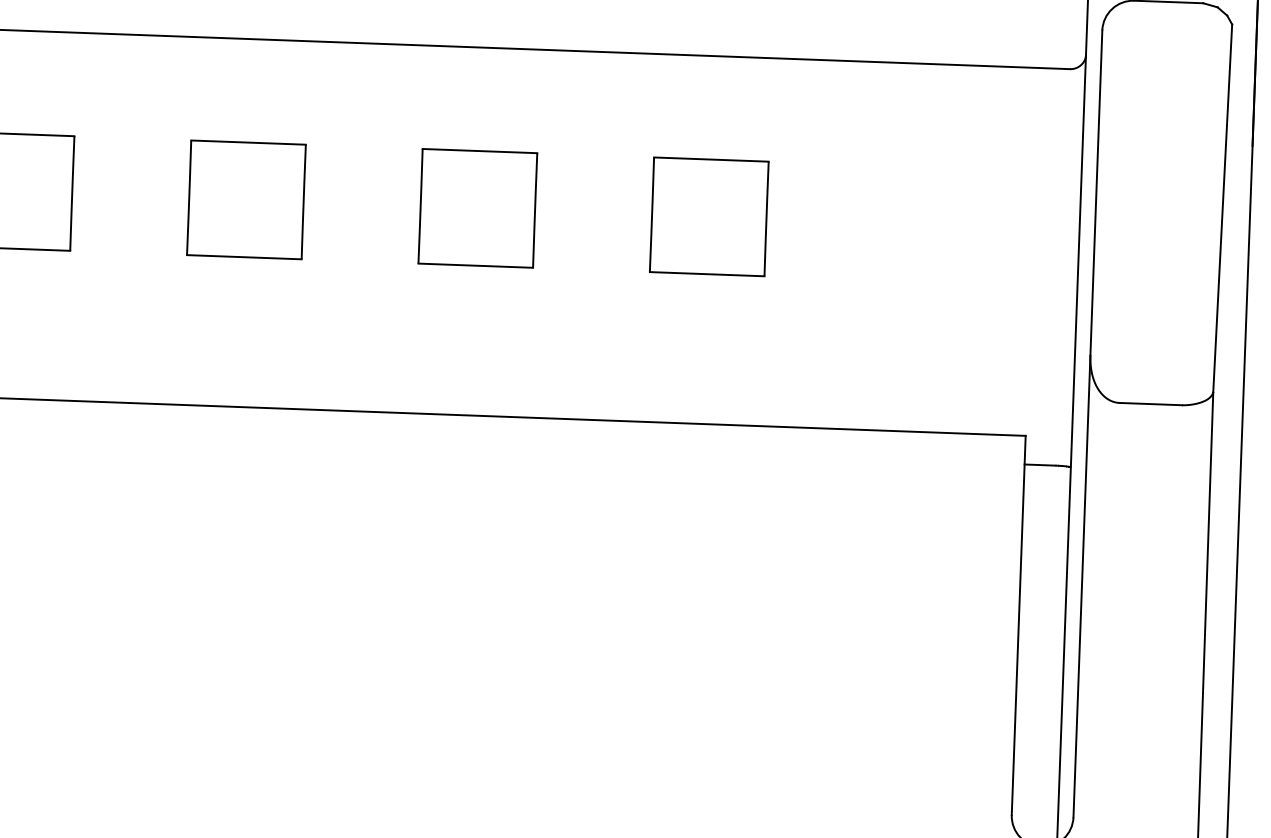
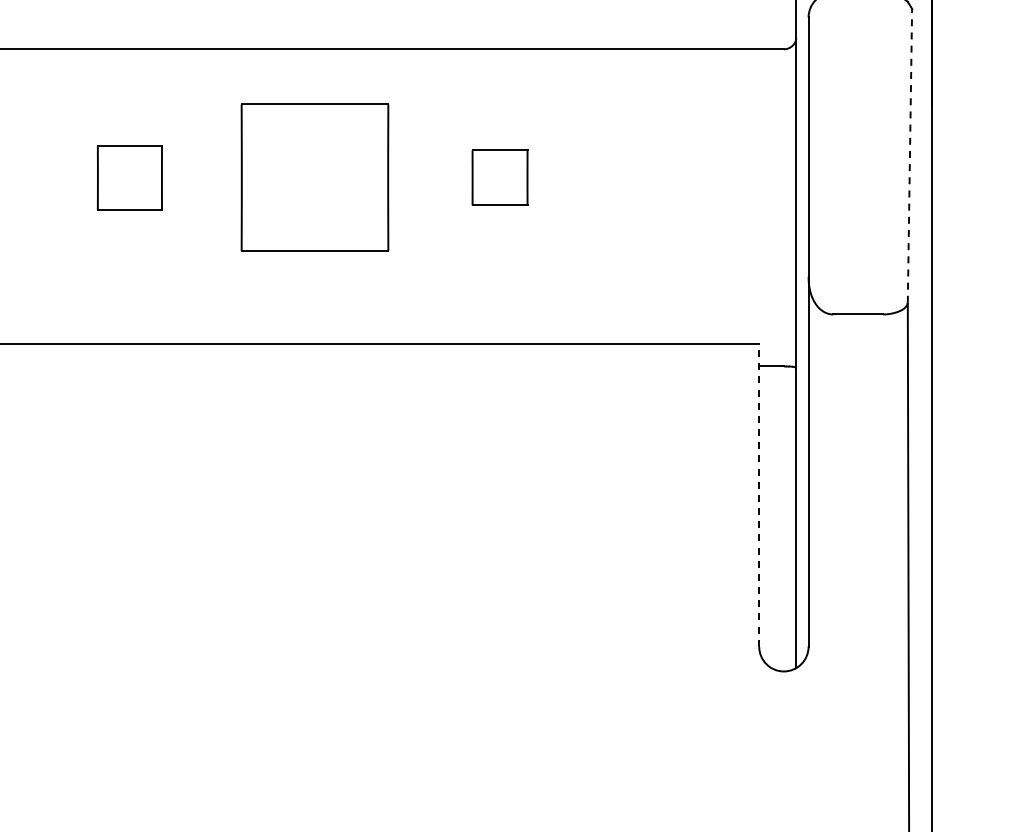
part: (245, 199) -> (129, 177), size x0.7
part: (477, 207) -> (314, 177), size x1.6
line: (1222, 207) -> (909, 155), solid -> dashed
part: (708, 216) -> (499, 177), size x0.6
line: (1019, 625) -> (759, 495), solid -> dashed

